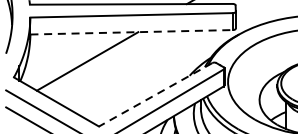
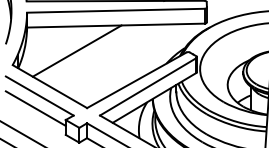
line: (131, 32) -> (115, 25), dashed -> solid
line: (155, 95) -> (136, 80), dashed -> solid

